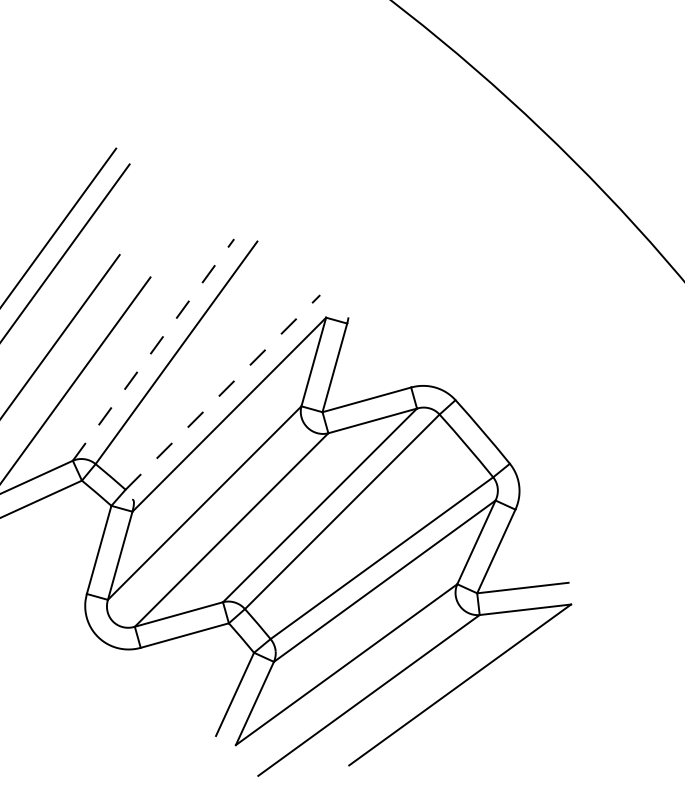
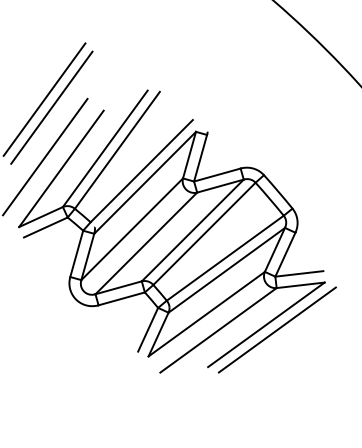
line: (153, 349) -> (105, 148), dashed -> solid
line: (224, 391) -> (142, 170), dashed -> solid
line: (479, 693) -> (276, 329), added

